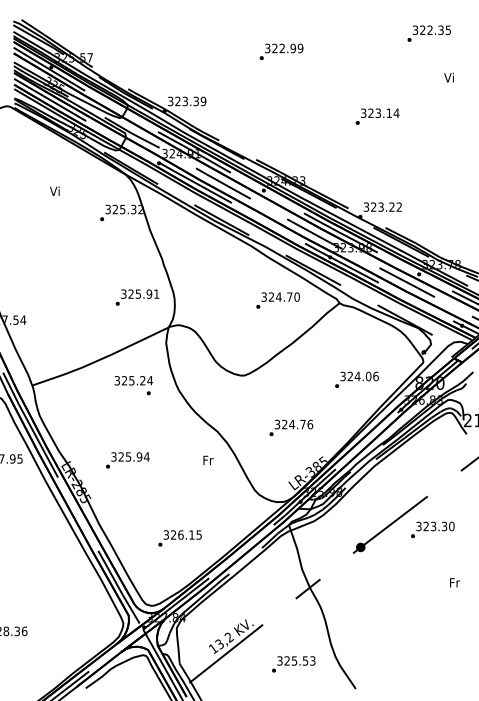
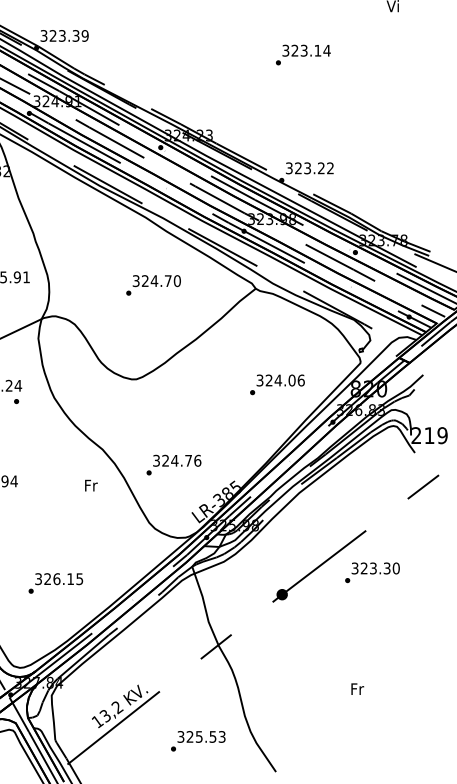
text: (277, 300) -> (152, 285), moved
text: (291, 427) -> (174, 464), moved
text: (454, 582) -> (357, 688), moved

